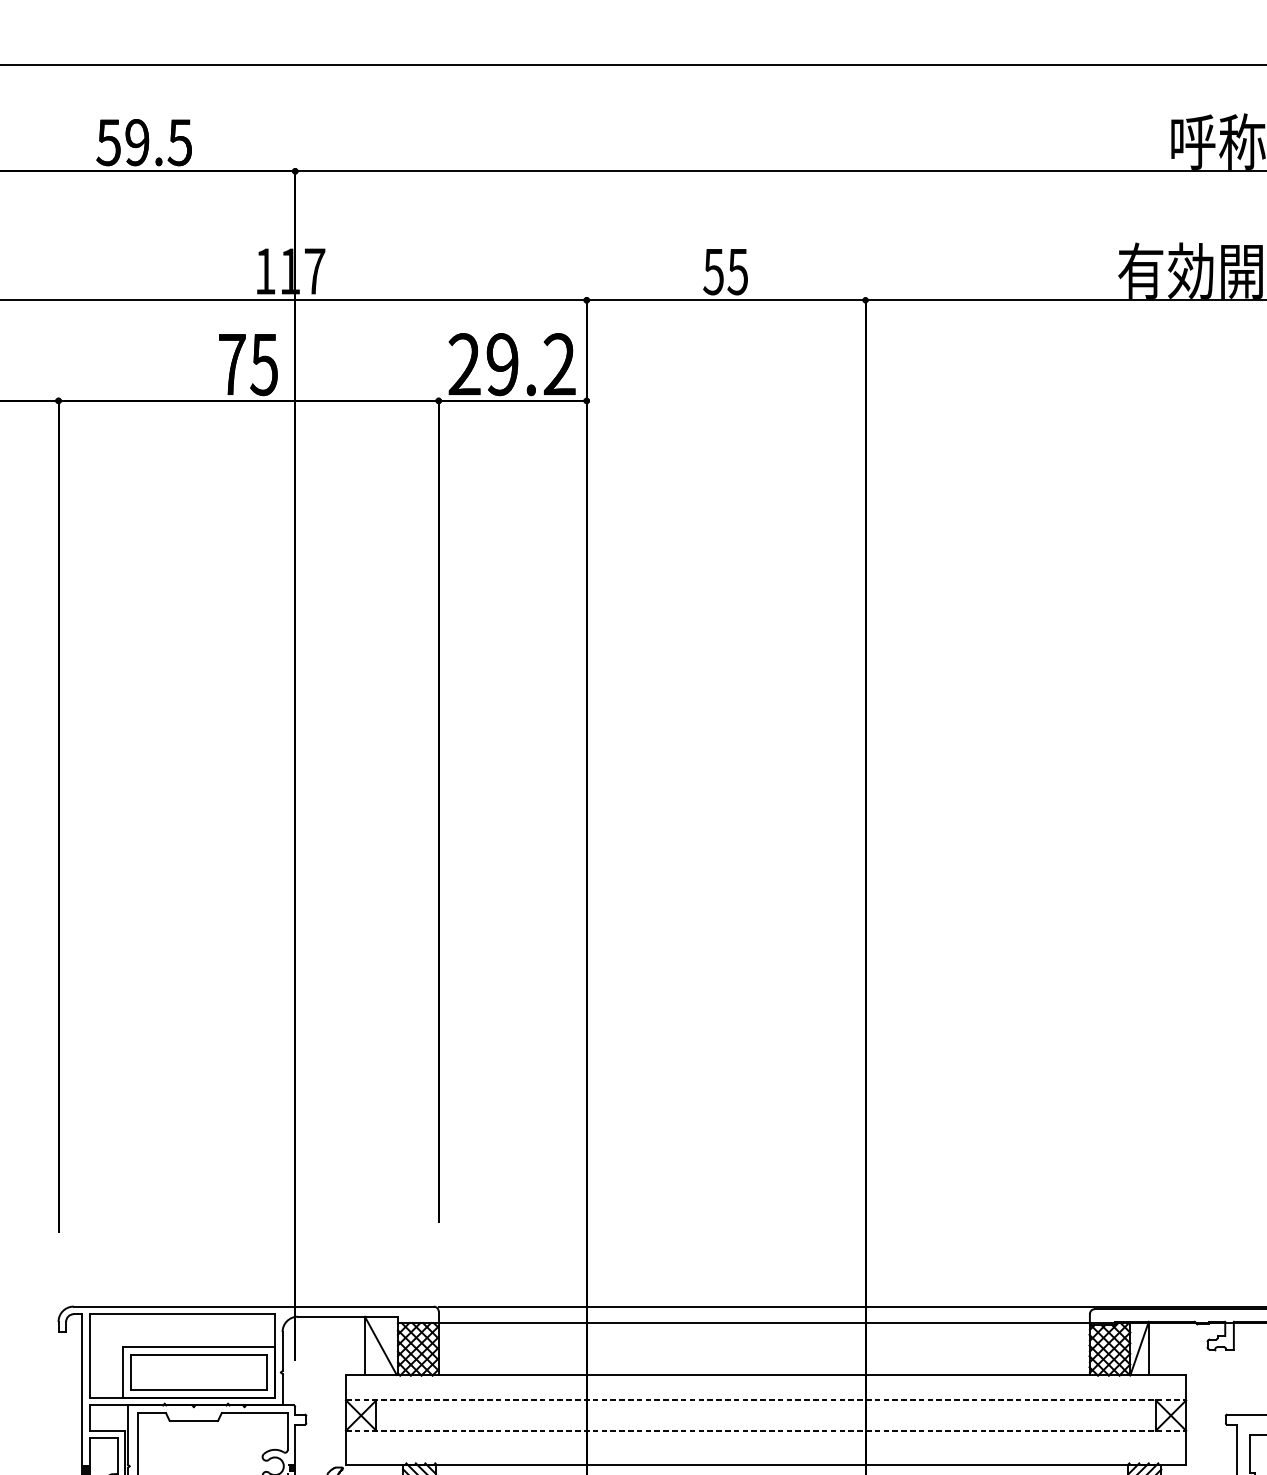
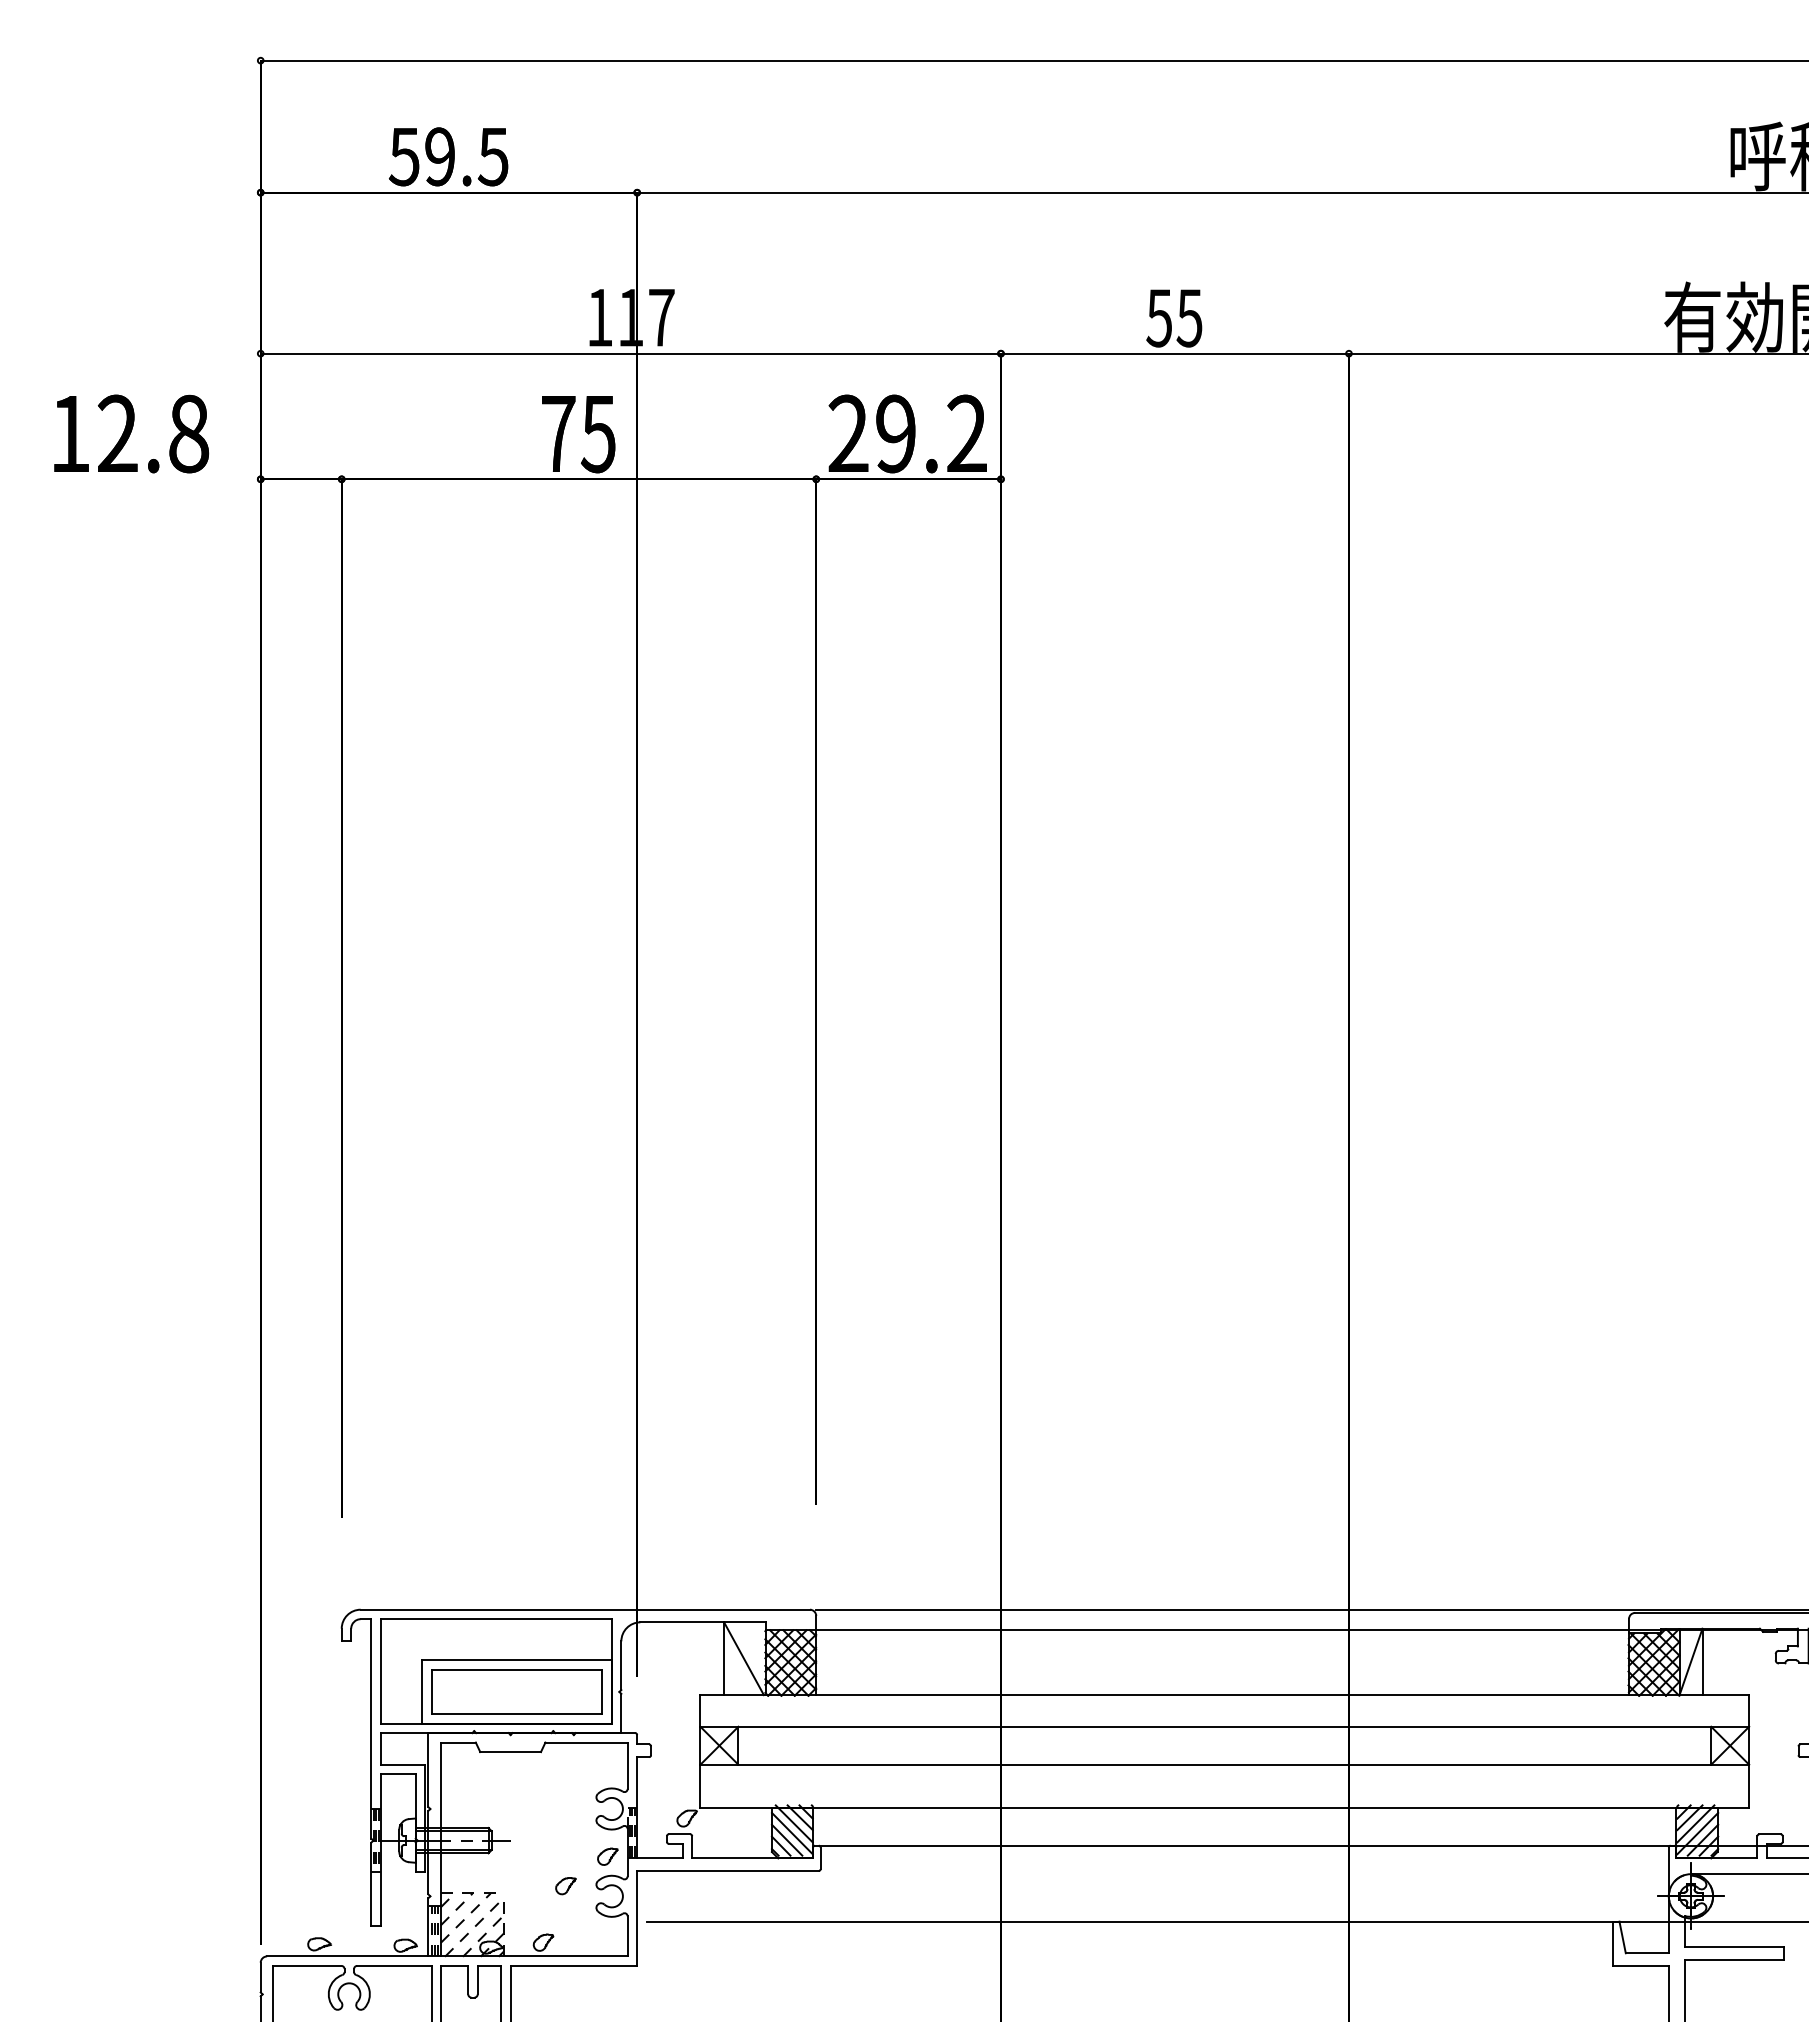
line: (766, 1400) -> (1225, 1726), dashed -> solid
line: (766, 1430) -> (1225, 1764), dashed -> solid

